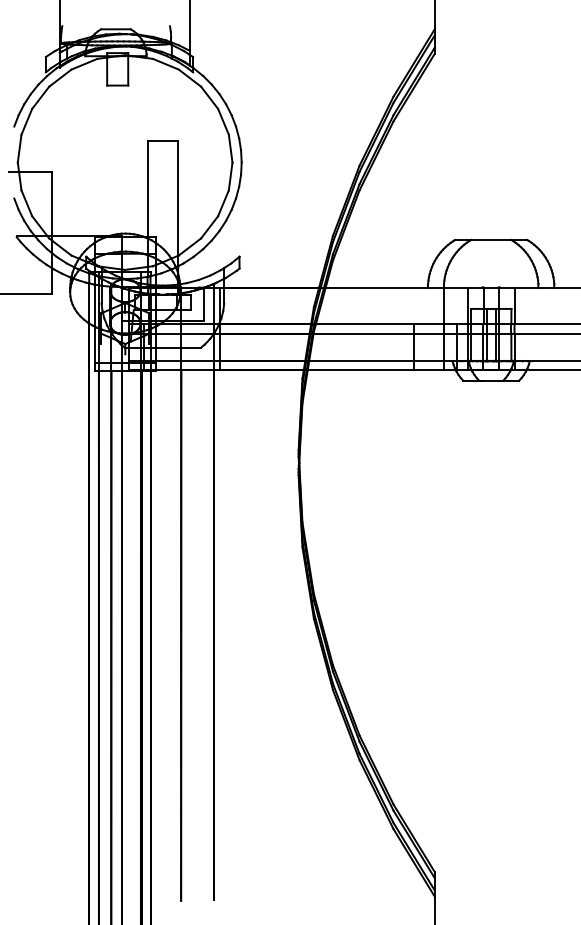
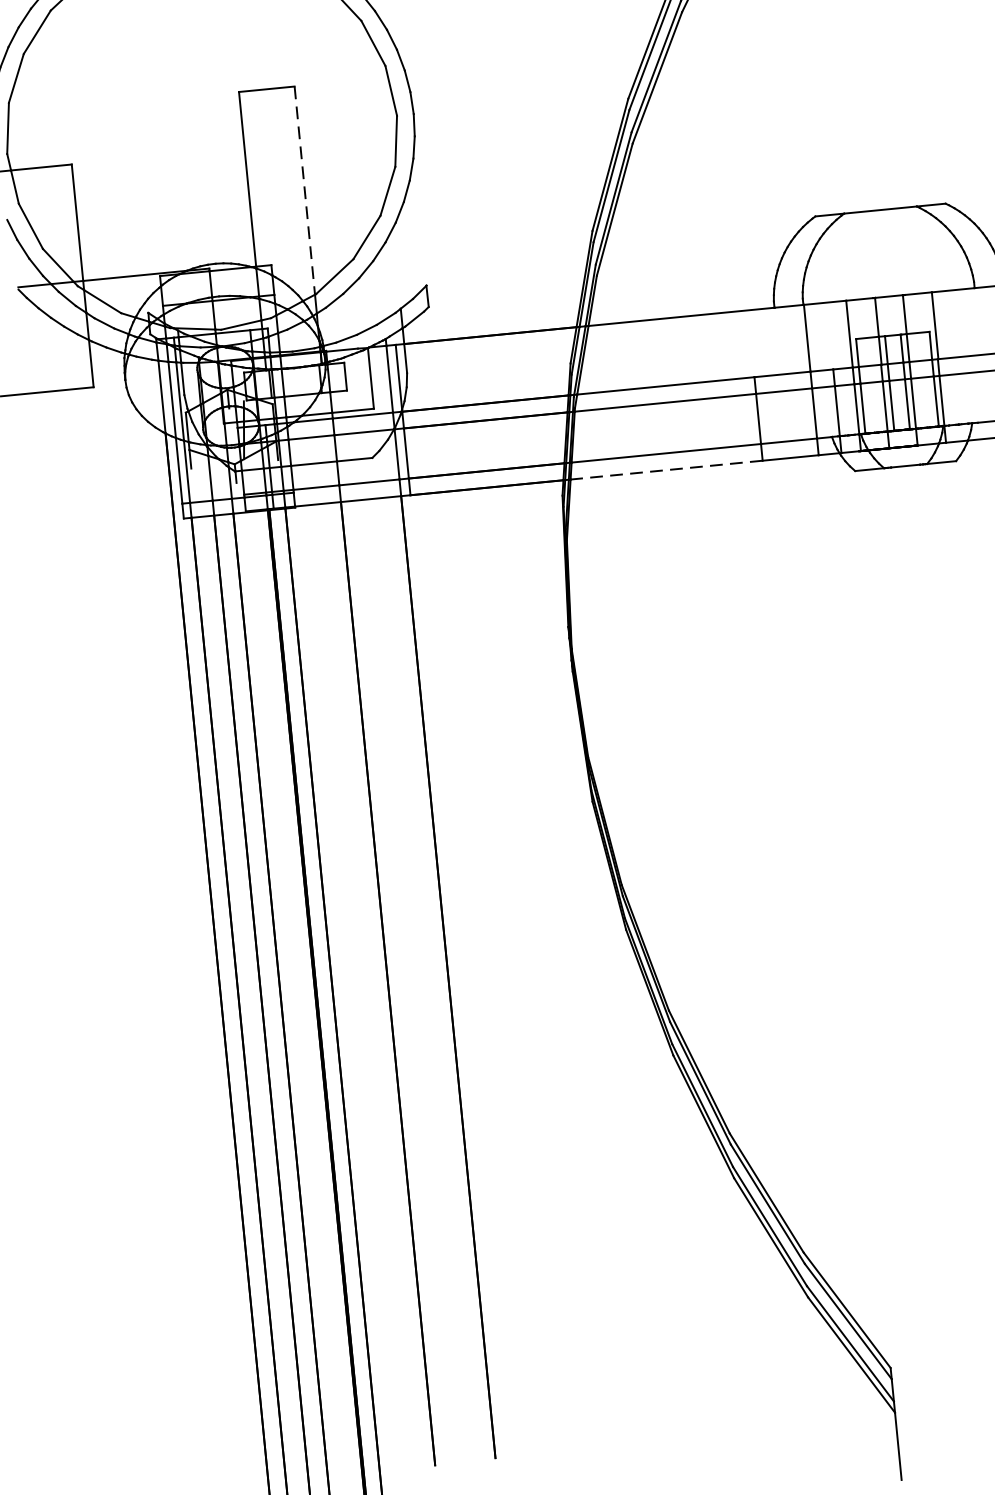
line: (178, 198) -> (305, 190), solid -> dashed
line: (360, 370) -> (666, 470), solid -> dashed

